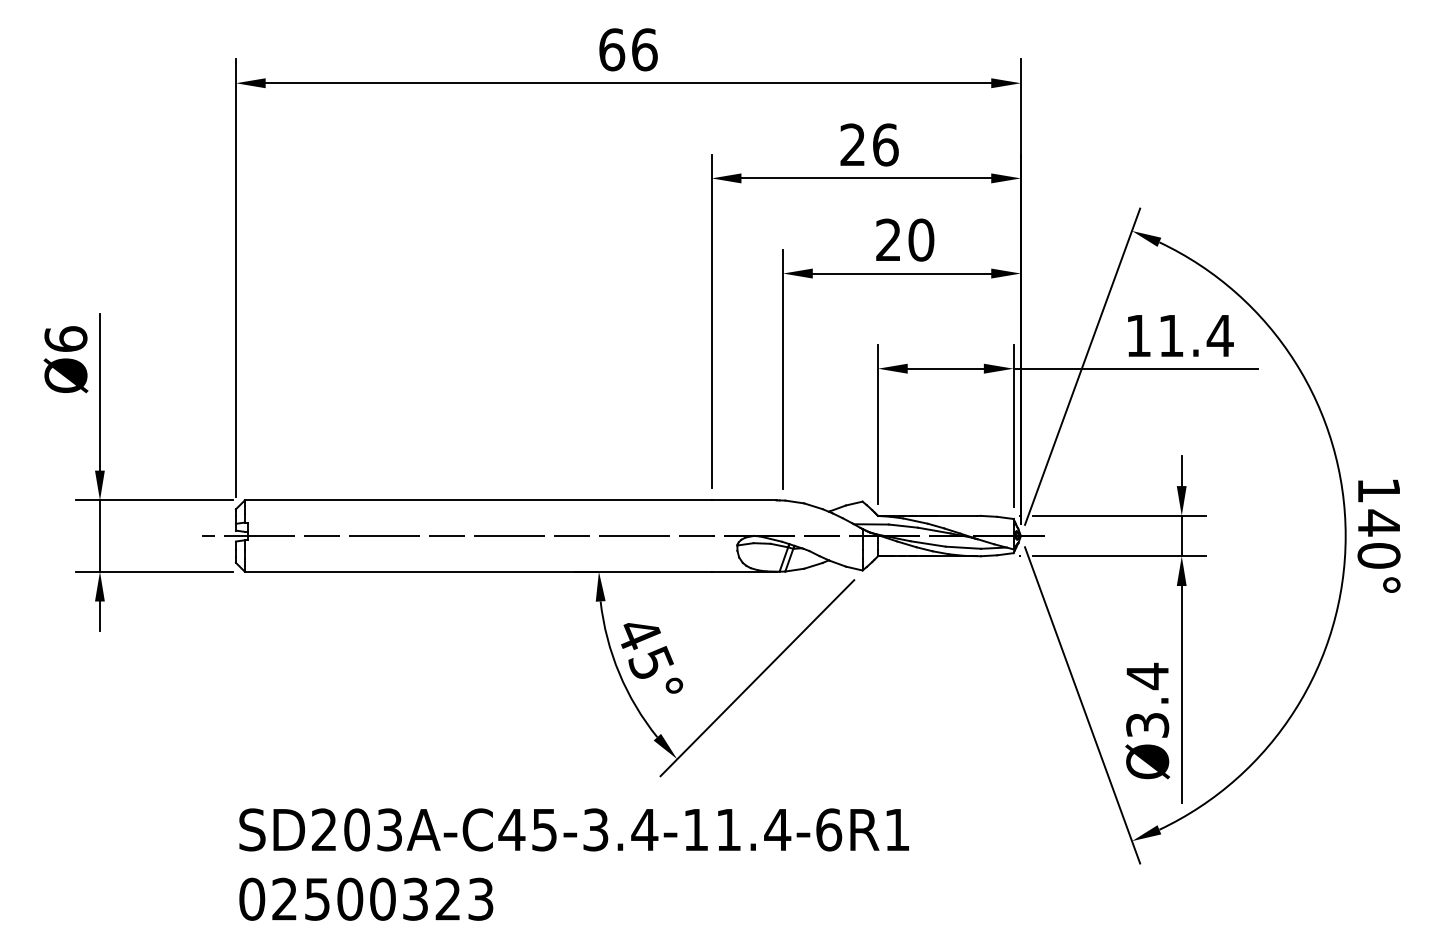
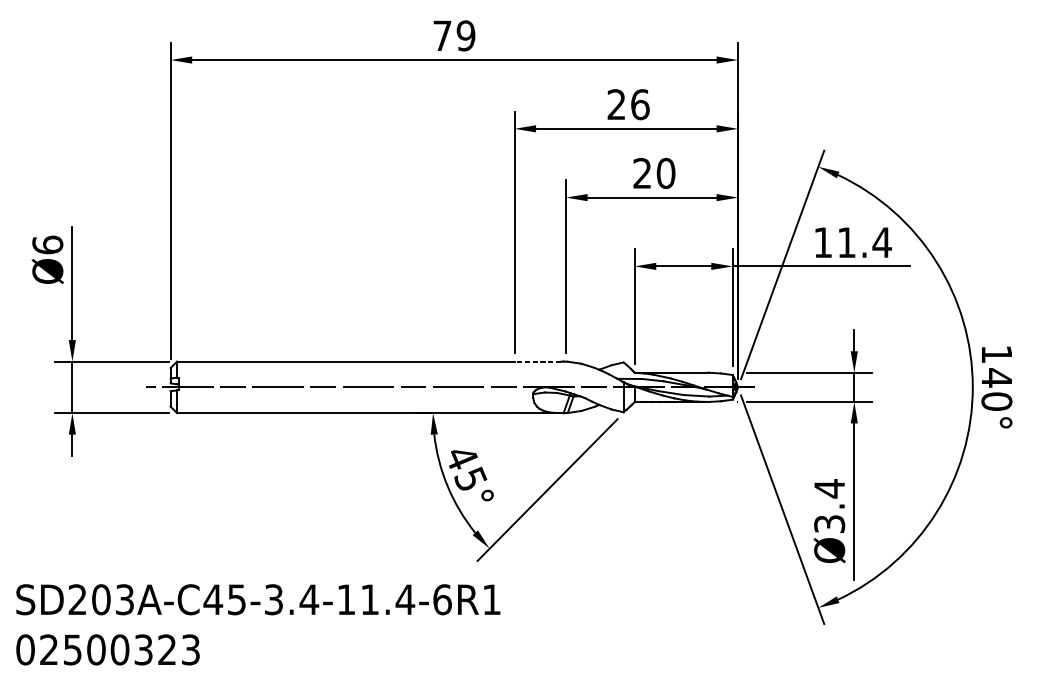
text: (628, 49) -> (454, 35), 66 -> 79
line: (743, 500) -> (537, 361), solid -> dashed
text: (573, 864) -> (257, 624), moved

